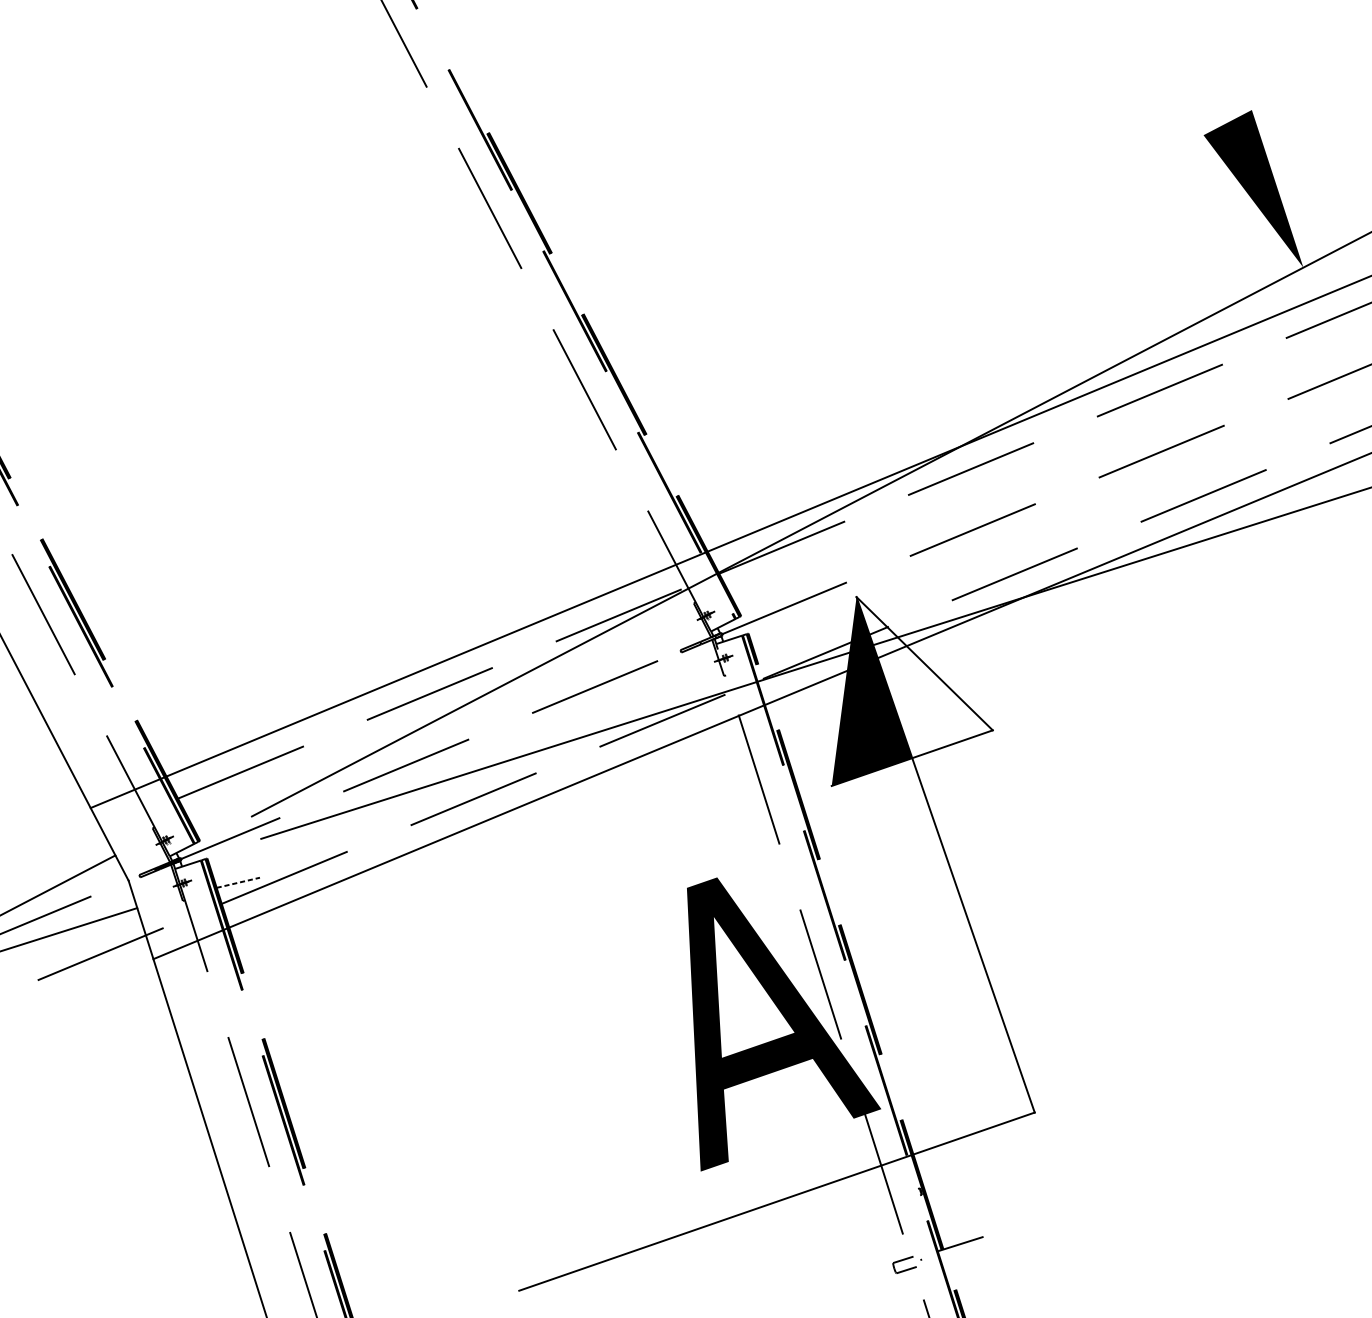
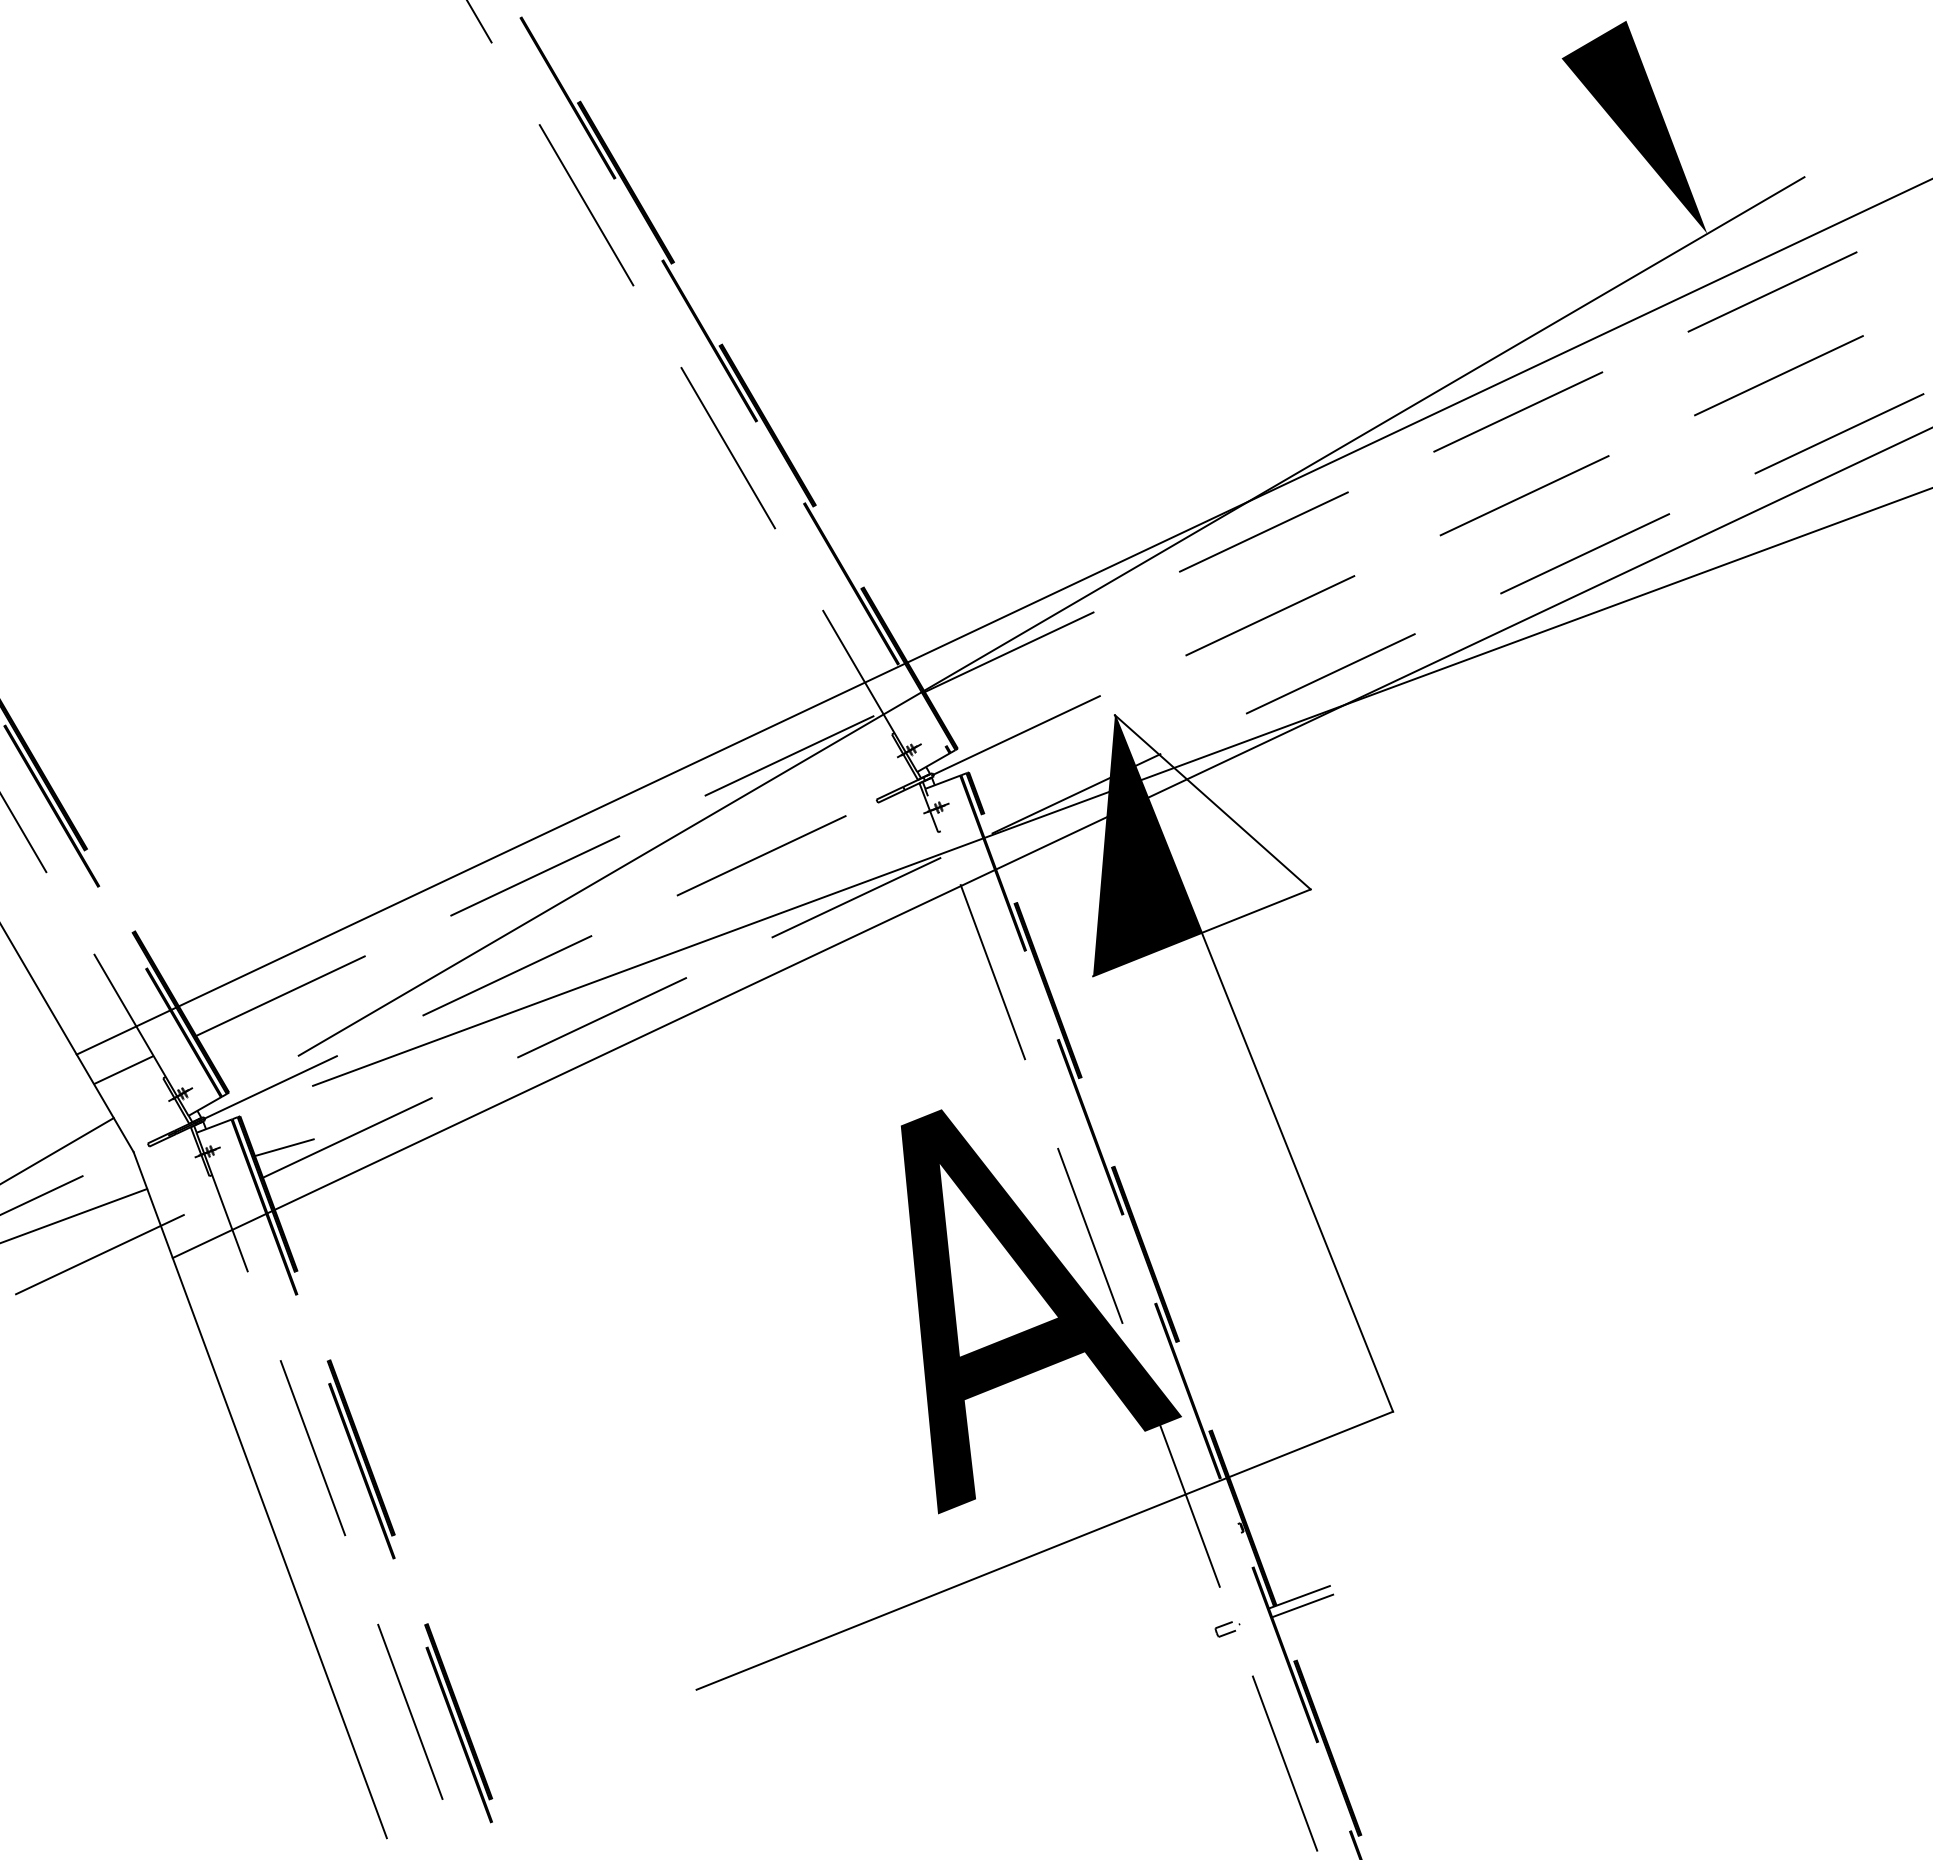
line: (124, 821) -> (123, 1070), added
line: (238, 882) -> (284, 1147), dashed -> solid
line: (963, 1250) -> (1303, 1605), added
part: (906, 1265) -> (1227, 1629), size x0.62

